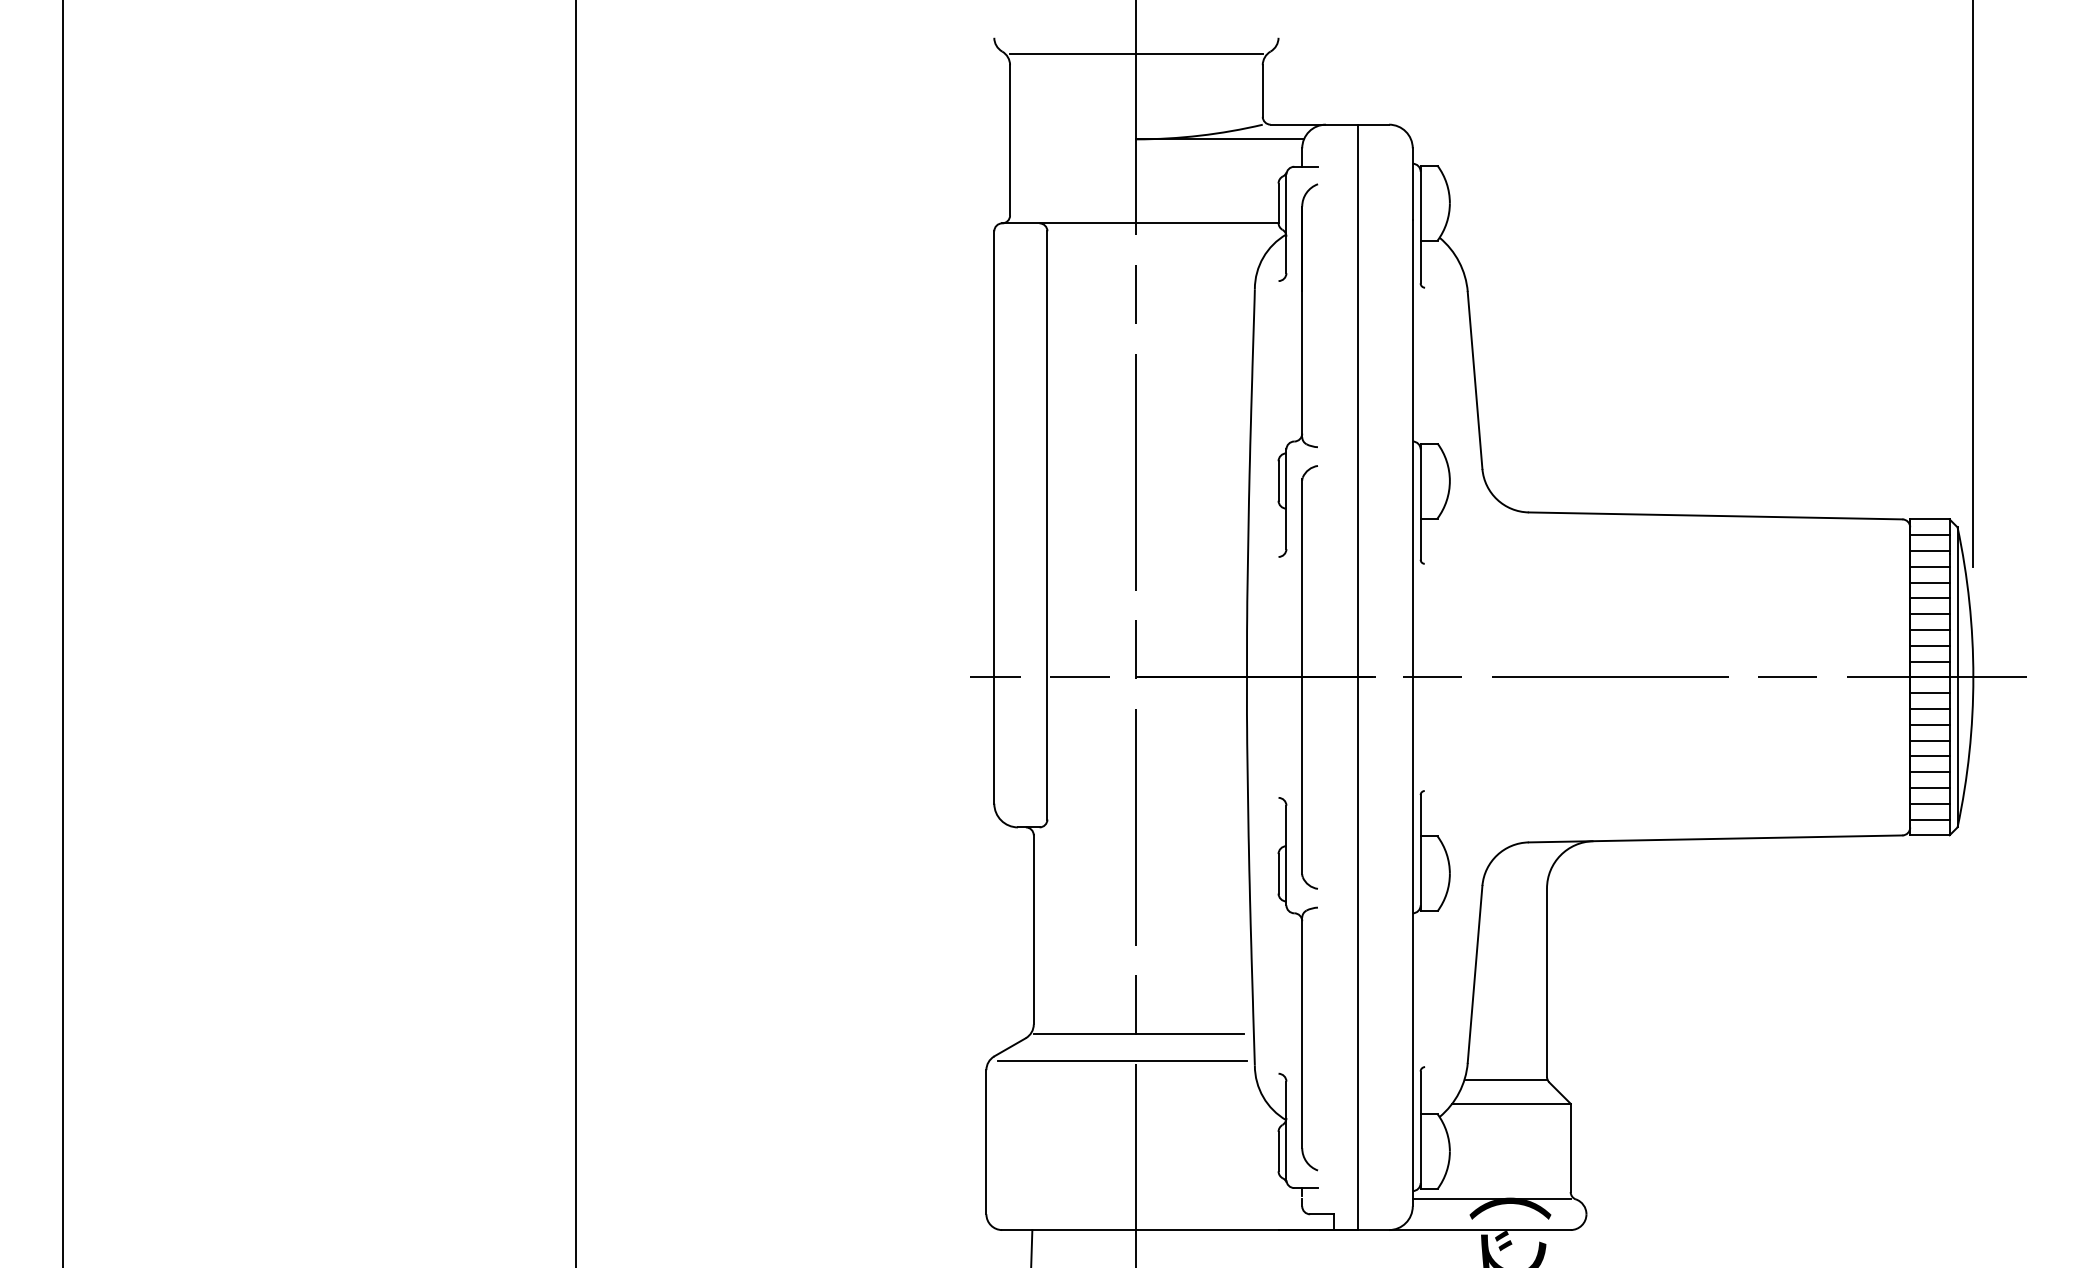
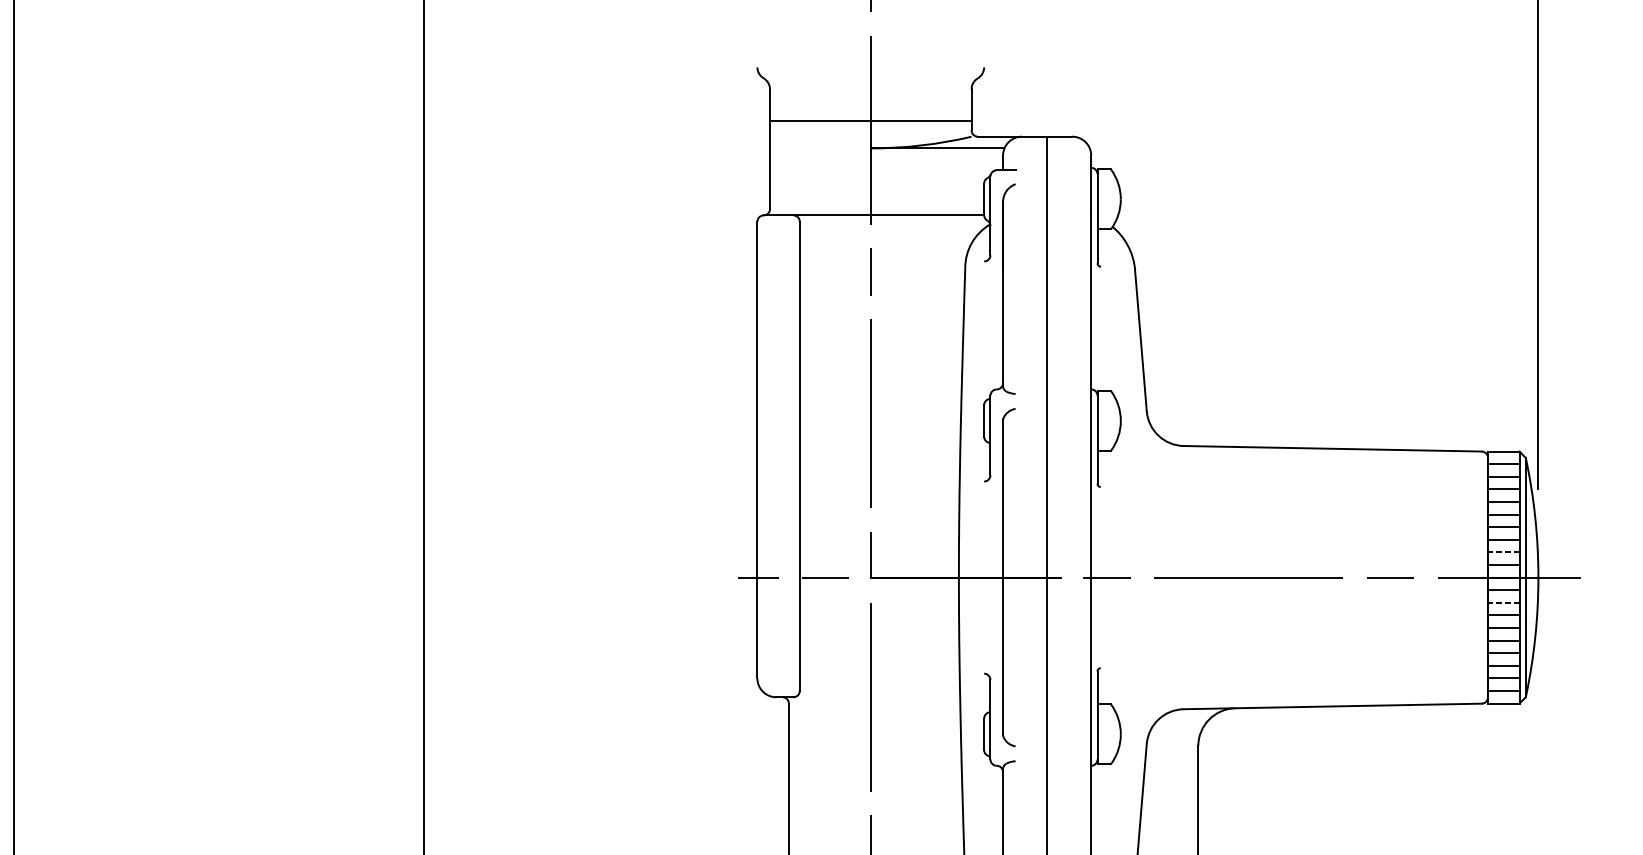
line: (1136, 53) -> (870, 120), moved
line: (1929, 645) -> (1503, 552), solid -> dashed
line: (1929, 708) -> (1503, 602), solid -> dashed

